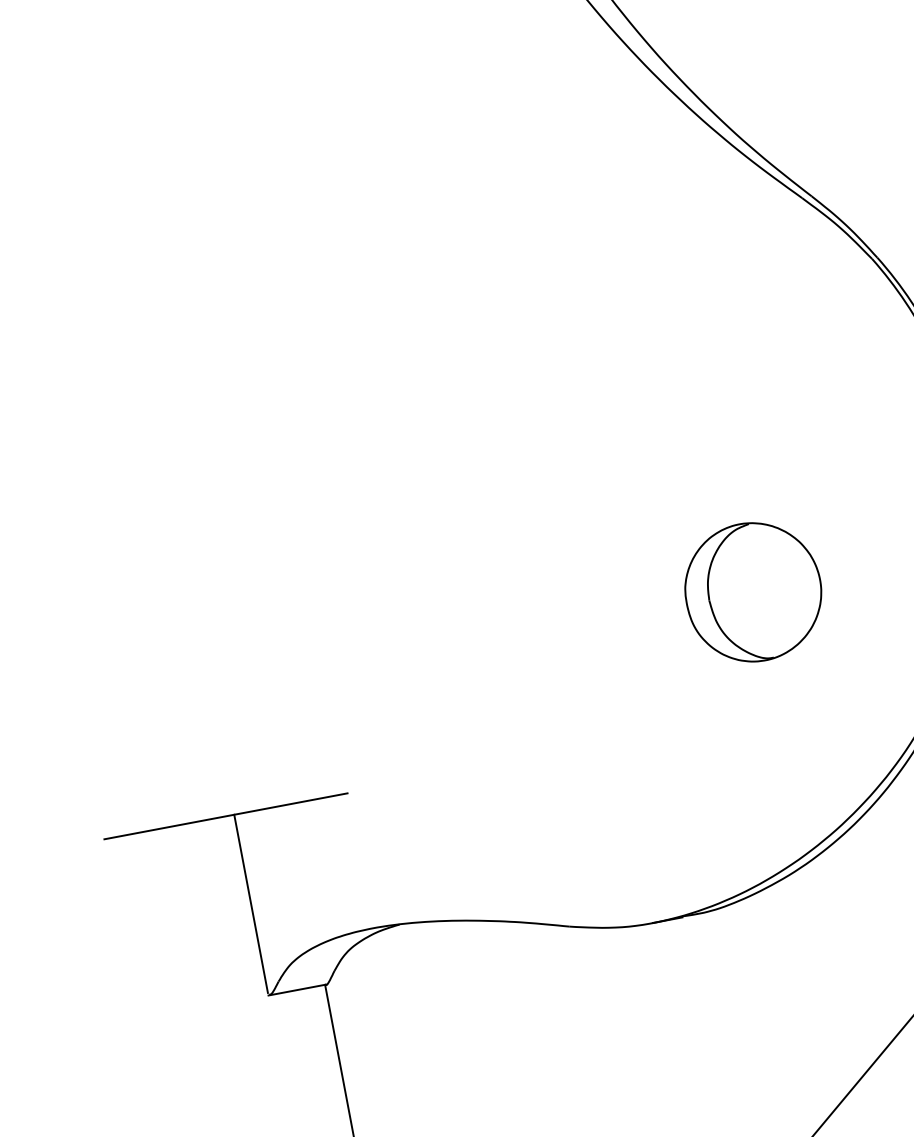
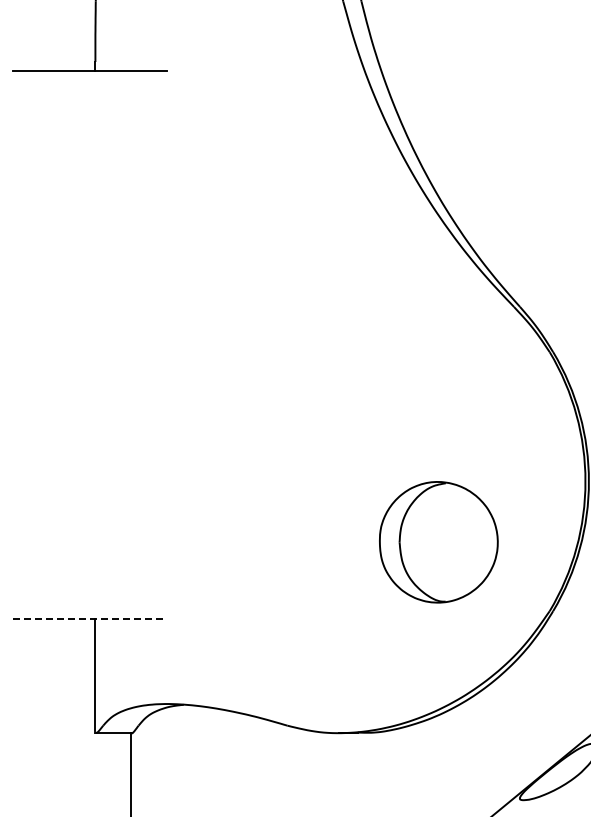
part: (753, 592) -> (438, 542), size x1.4
line: (226, 816) -> (90, 618), solid -> dashed

